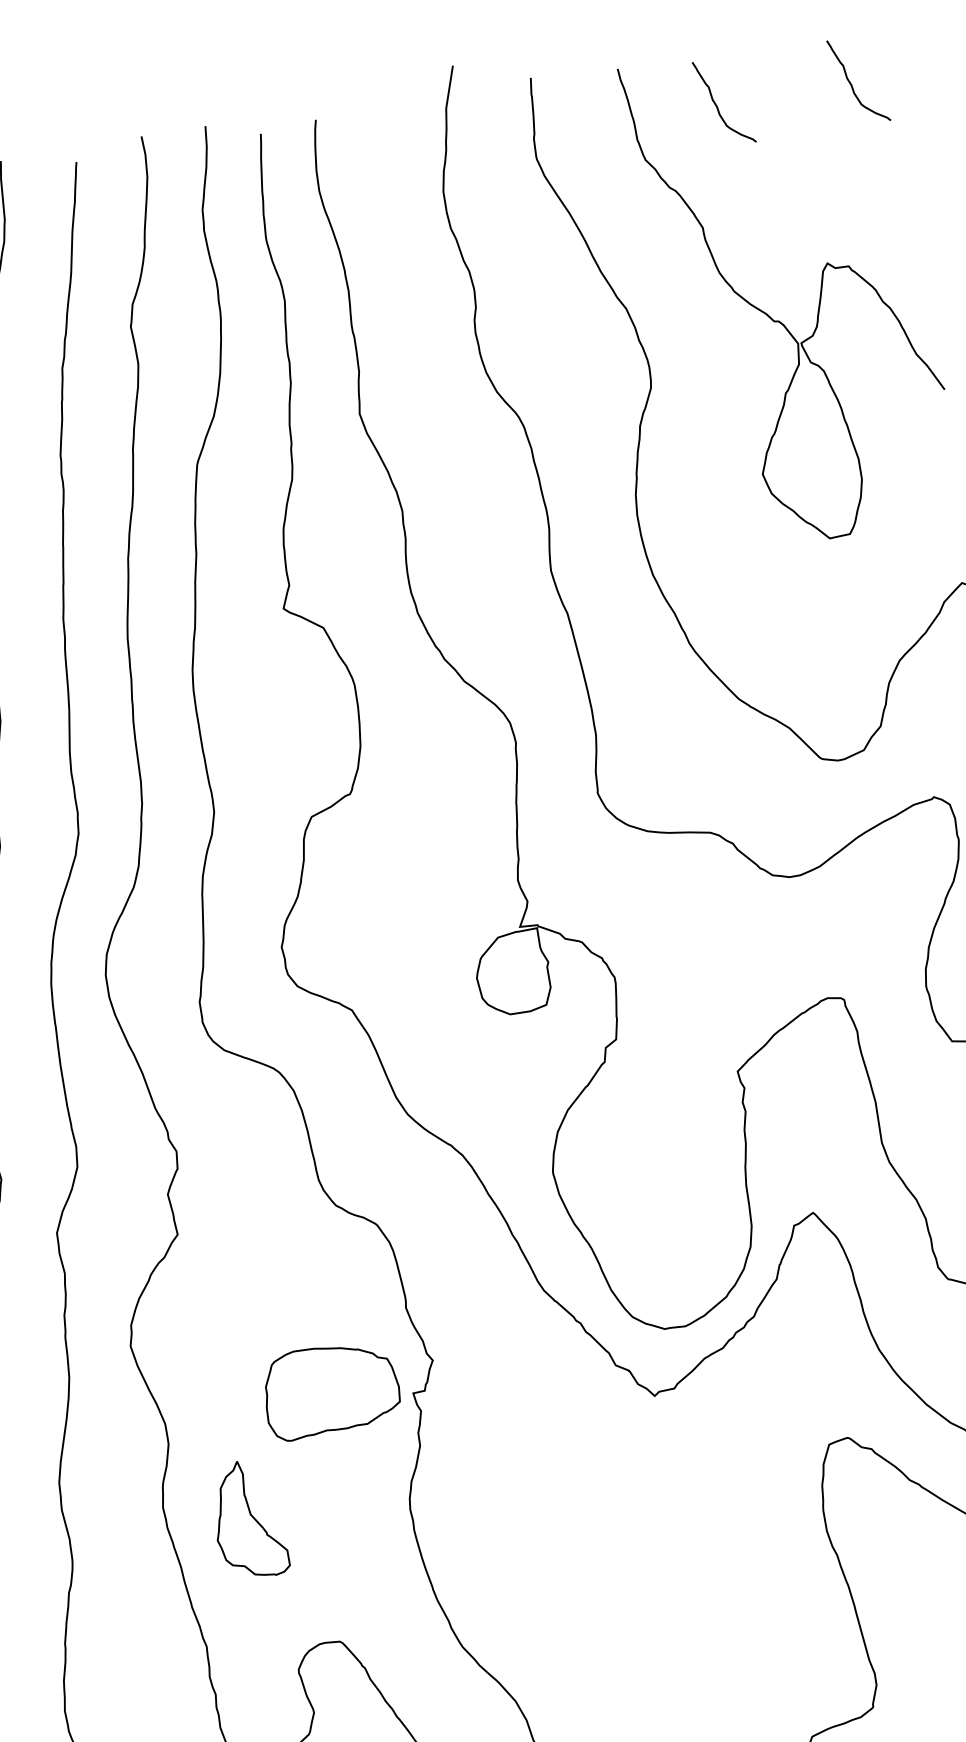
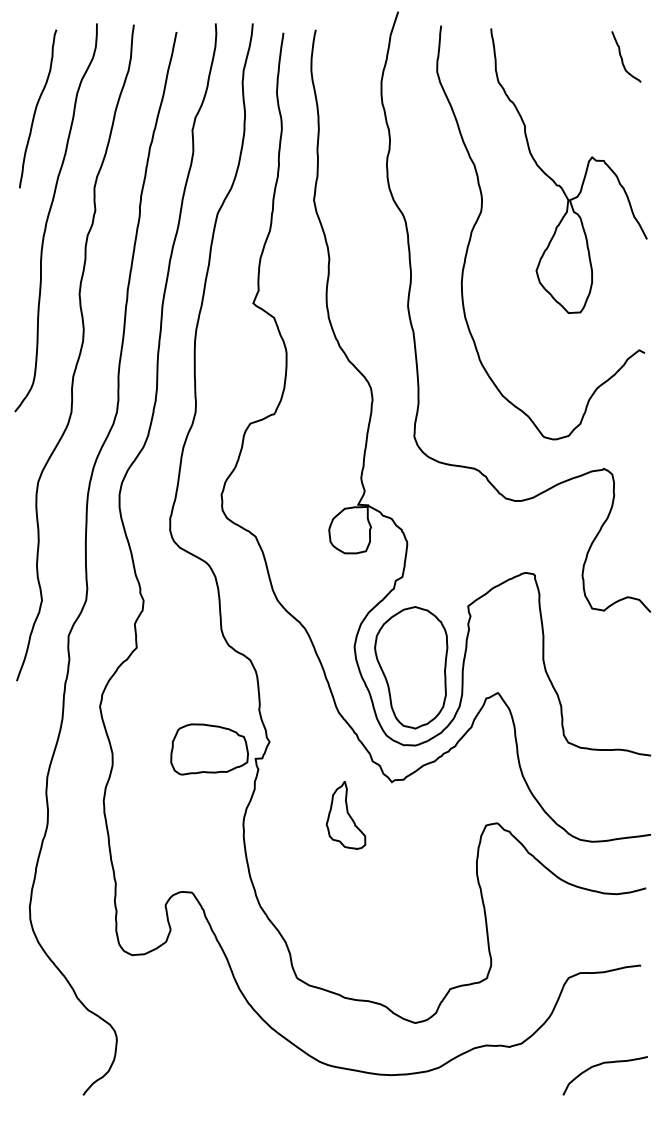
curve: (717, 104) -> (544, 57), removed
part: (656, 1192) -> (411, 667), added
part: (247, 1520) -> (345, 815), moved

